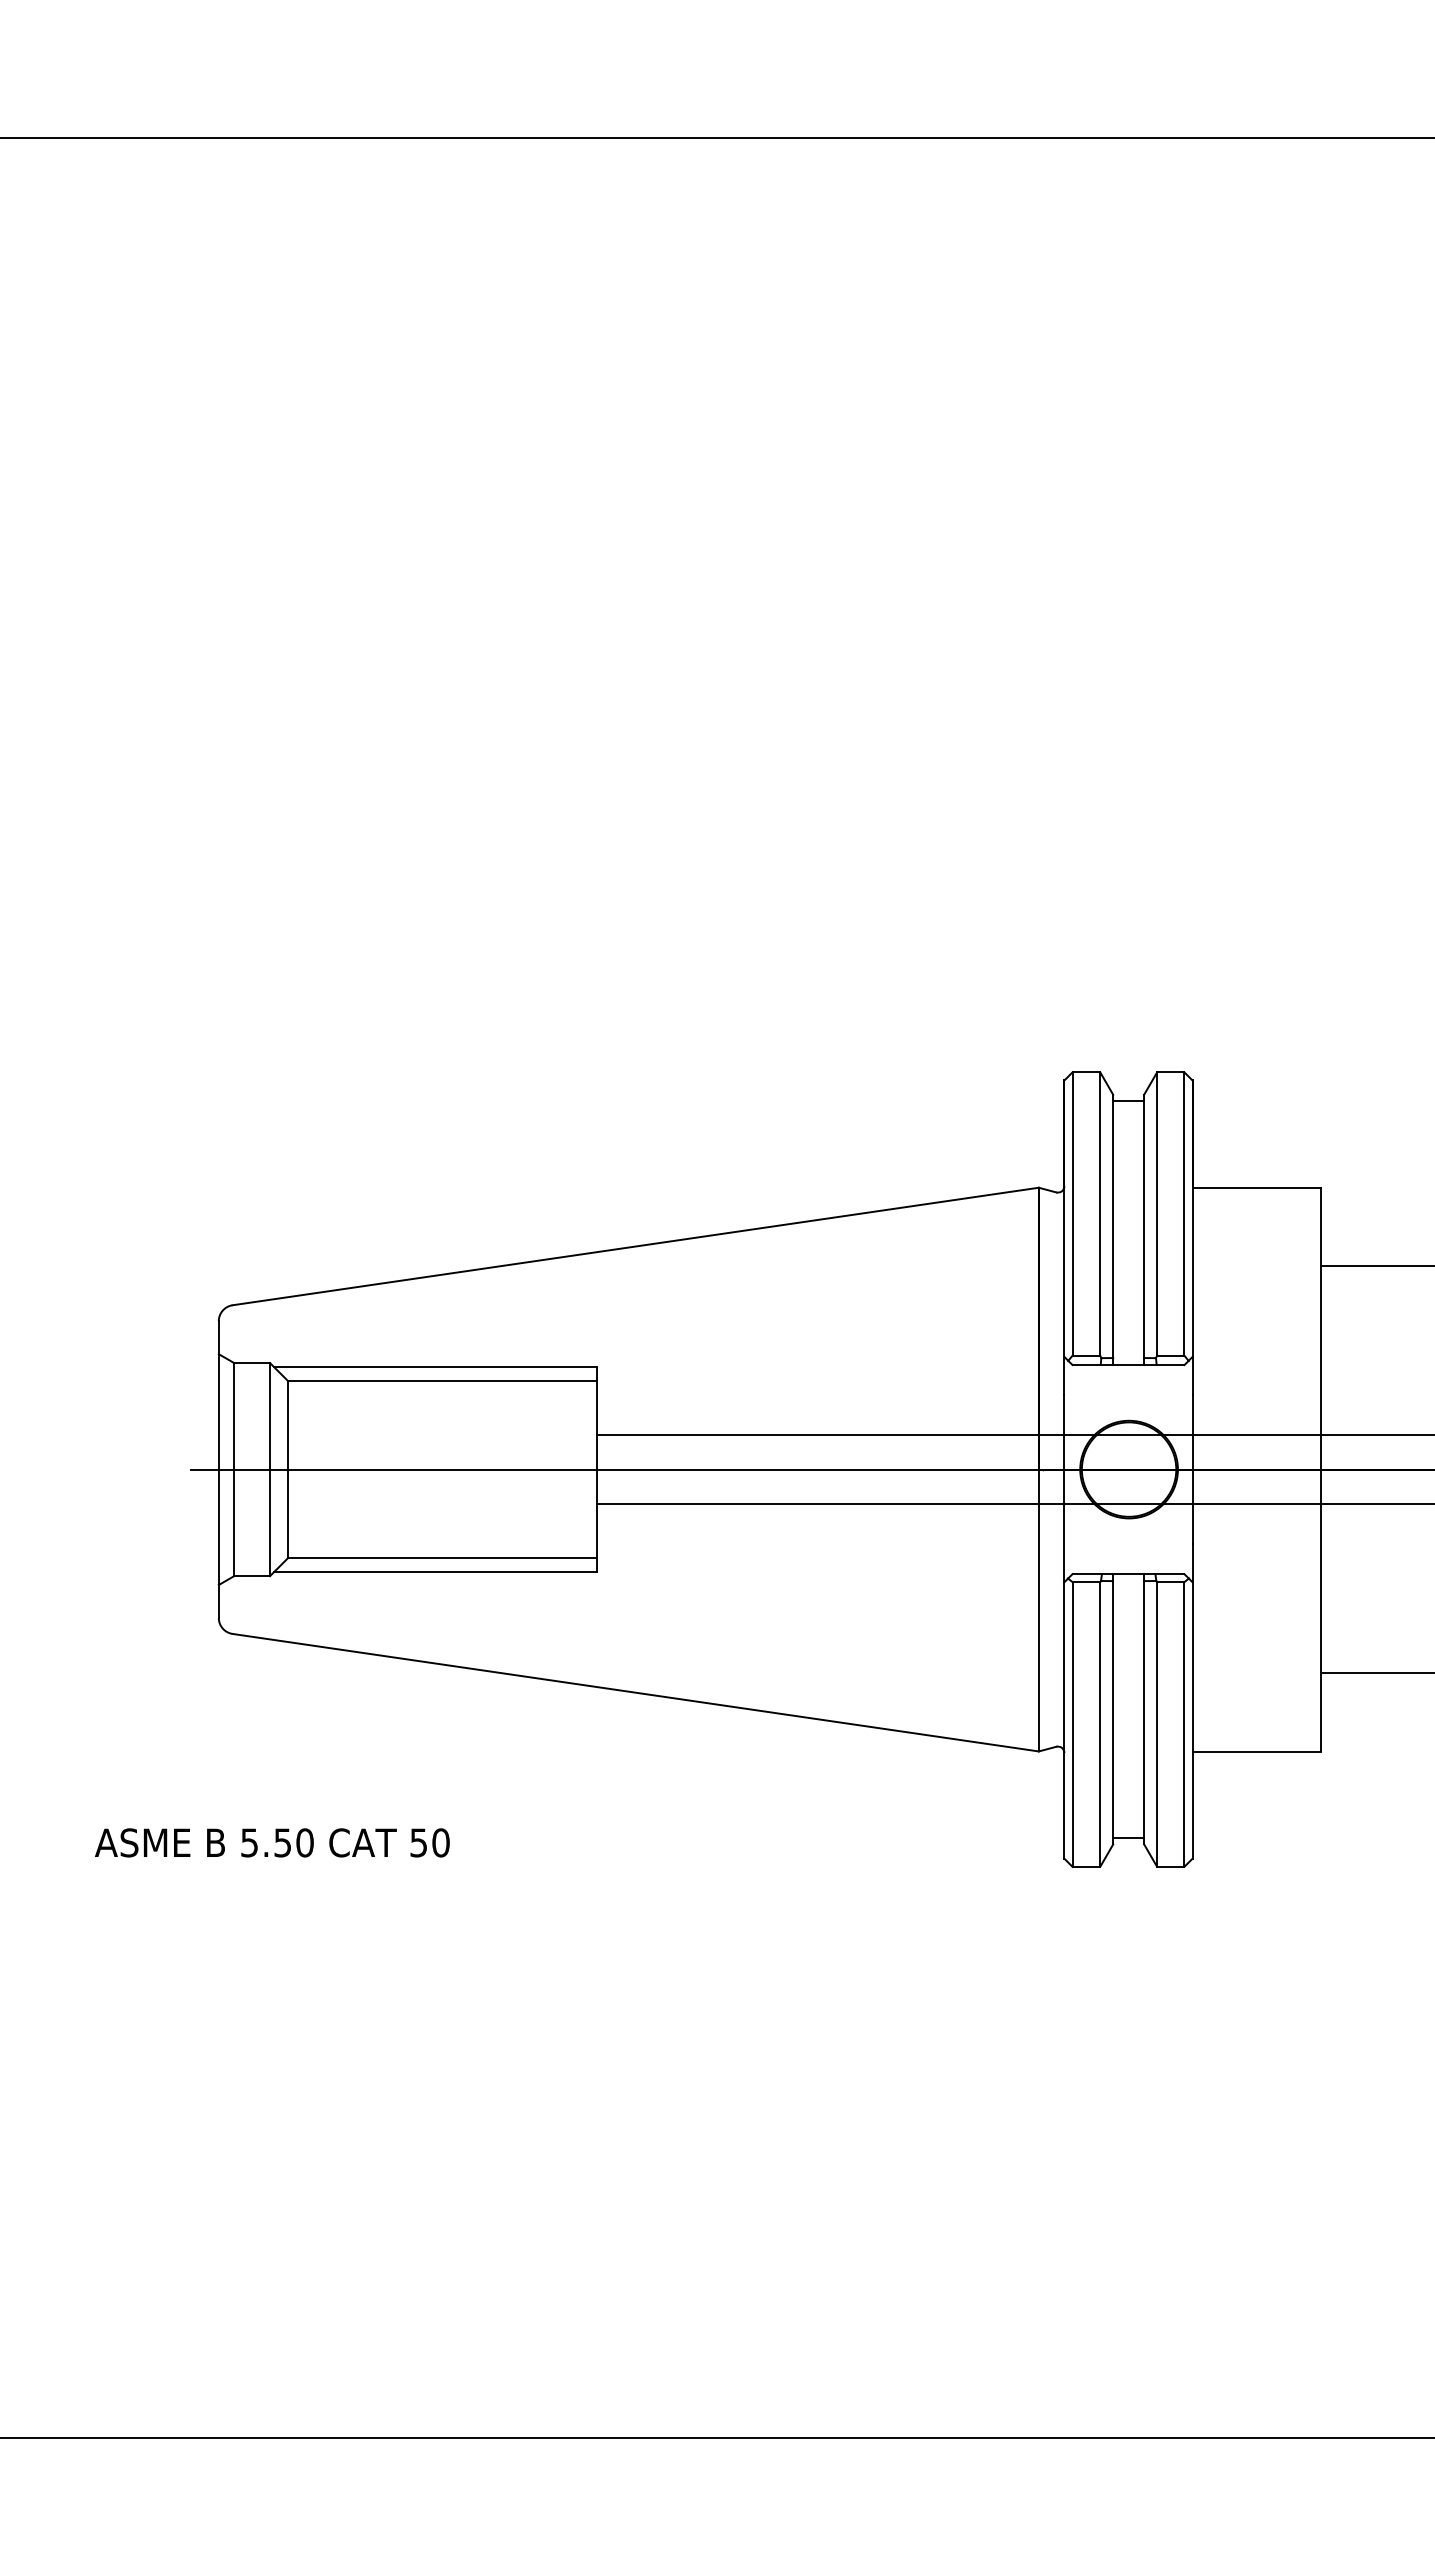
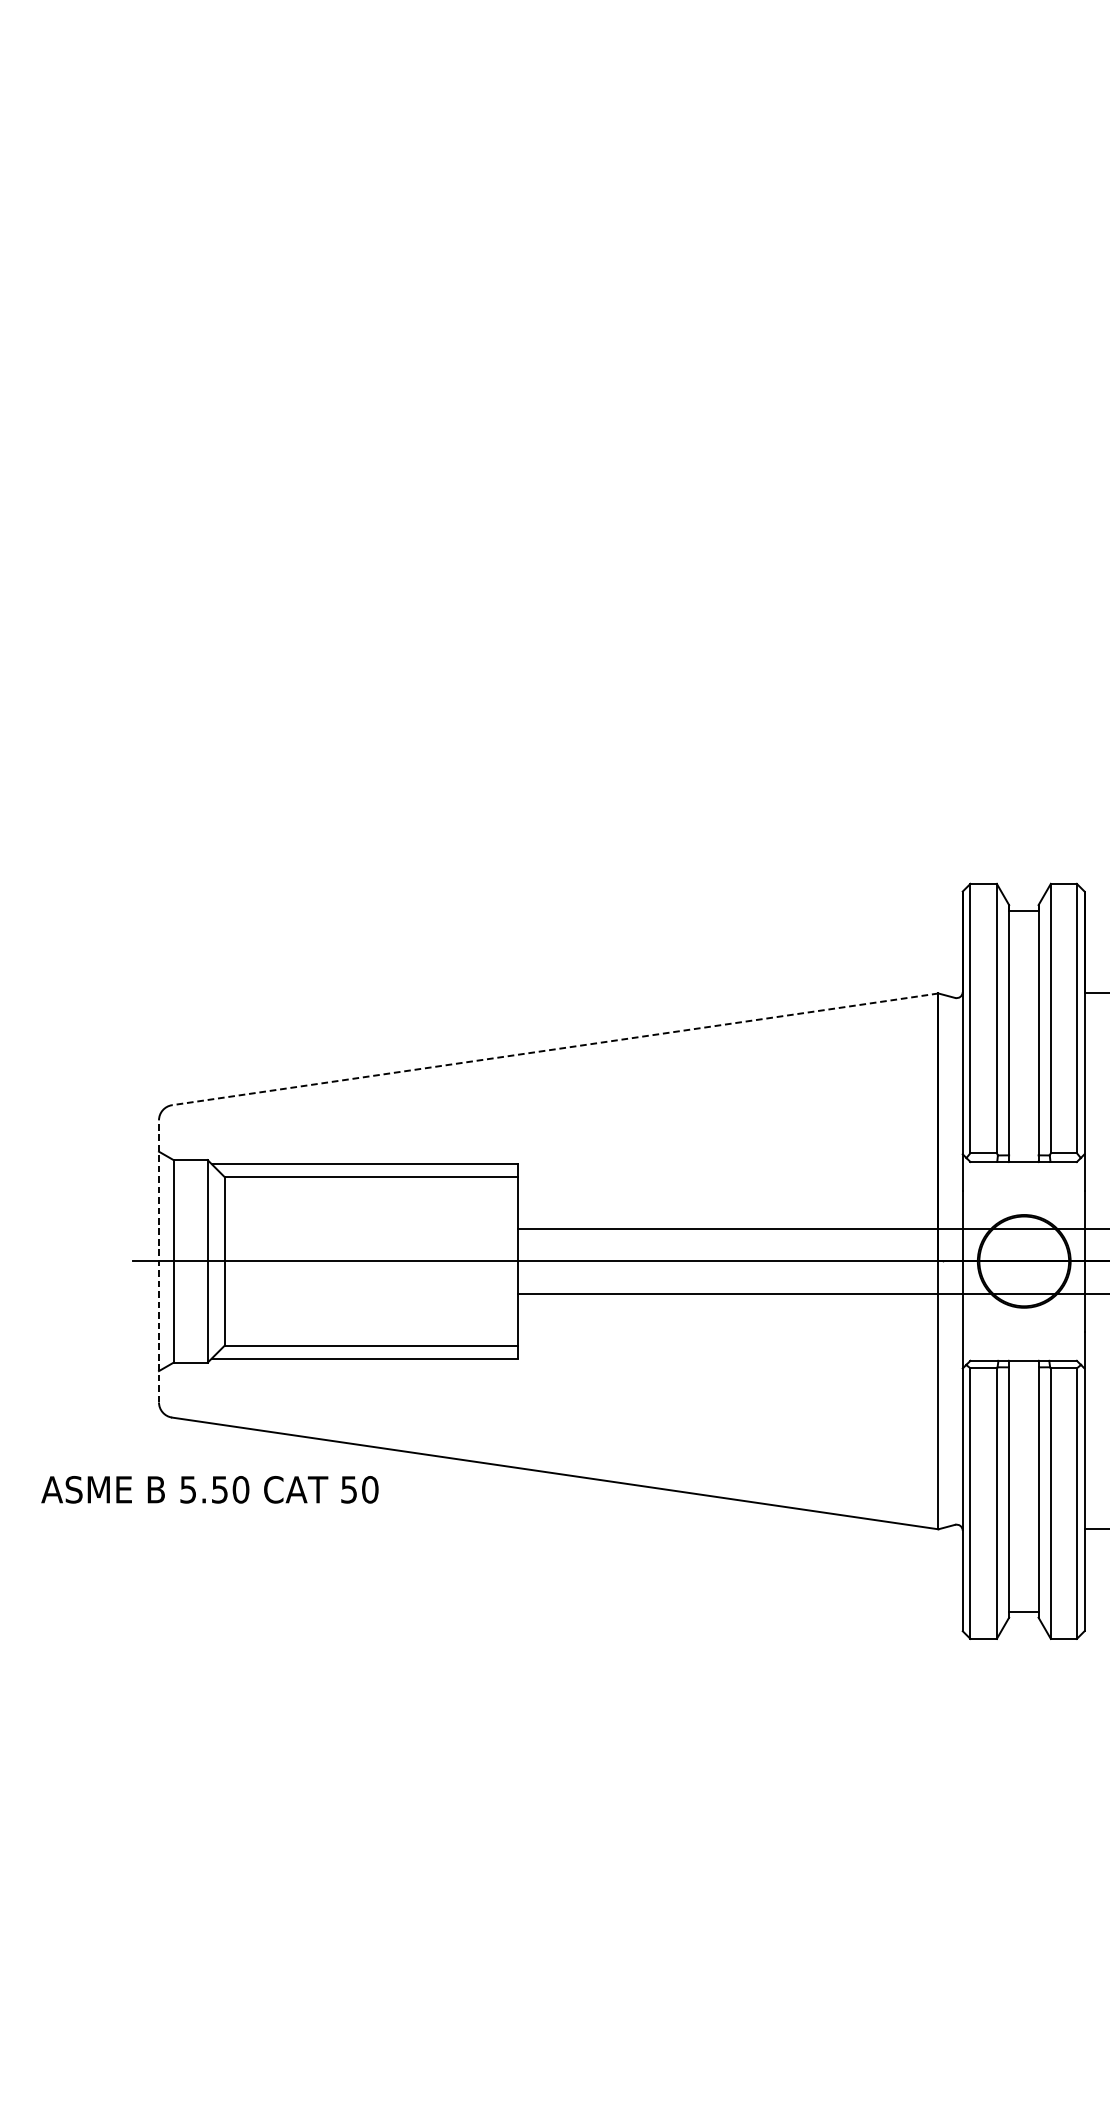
line: (635, 1246) -> (555, 1049), solid -> dashed
line: (218, 1469) -> (158, 1261), solid -> dashed
text: (272, 1842) -> (210, 1489), moved

